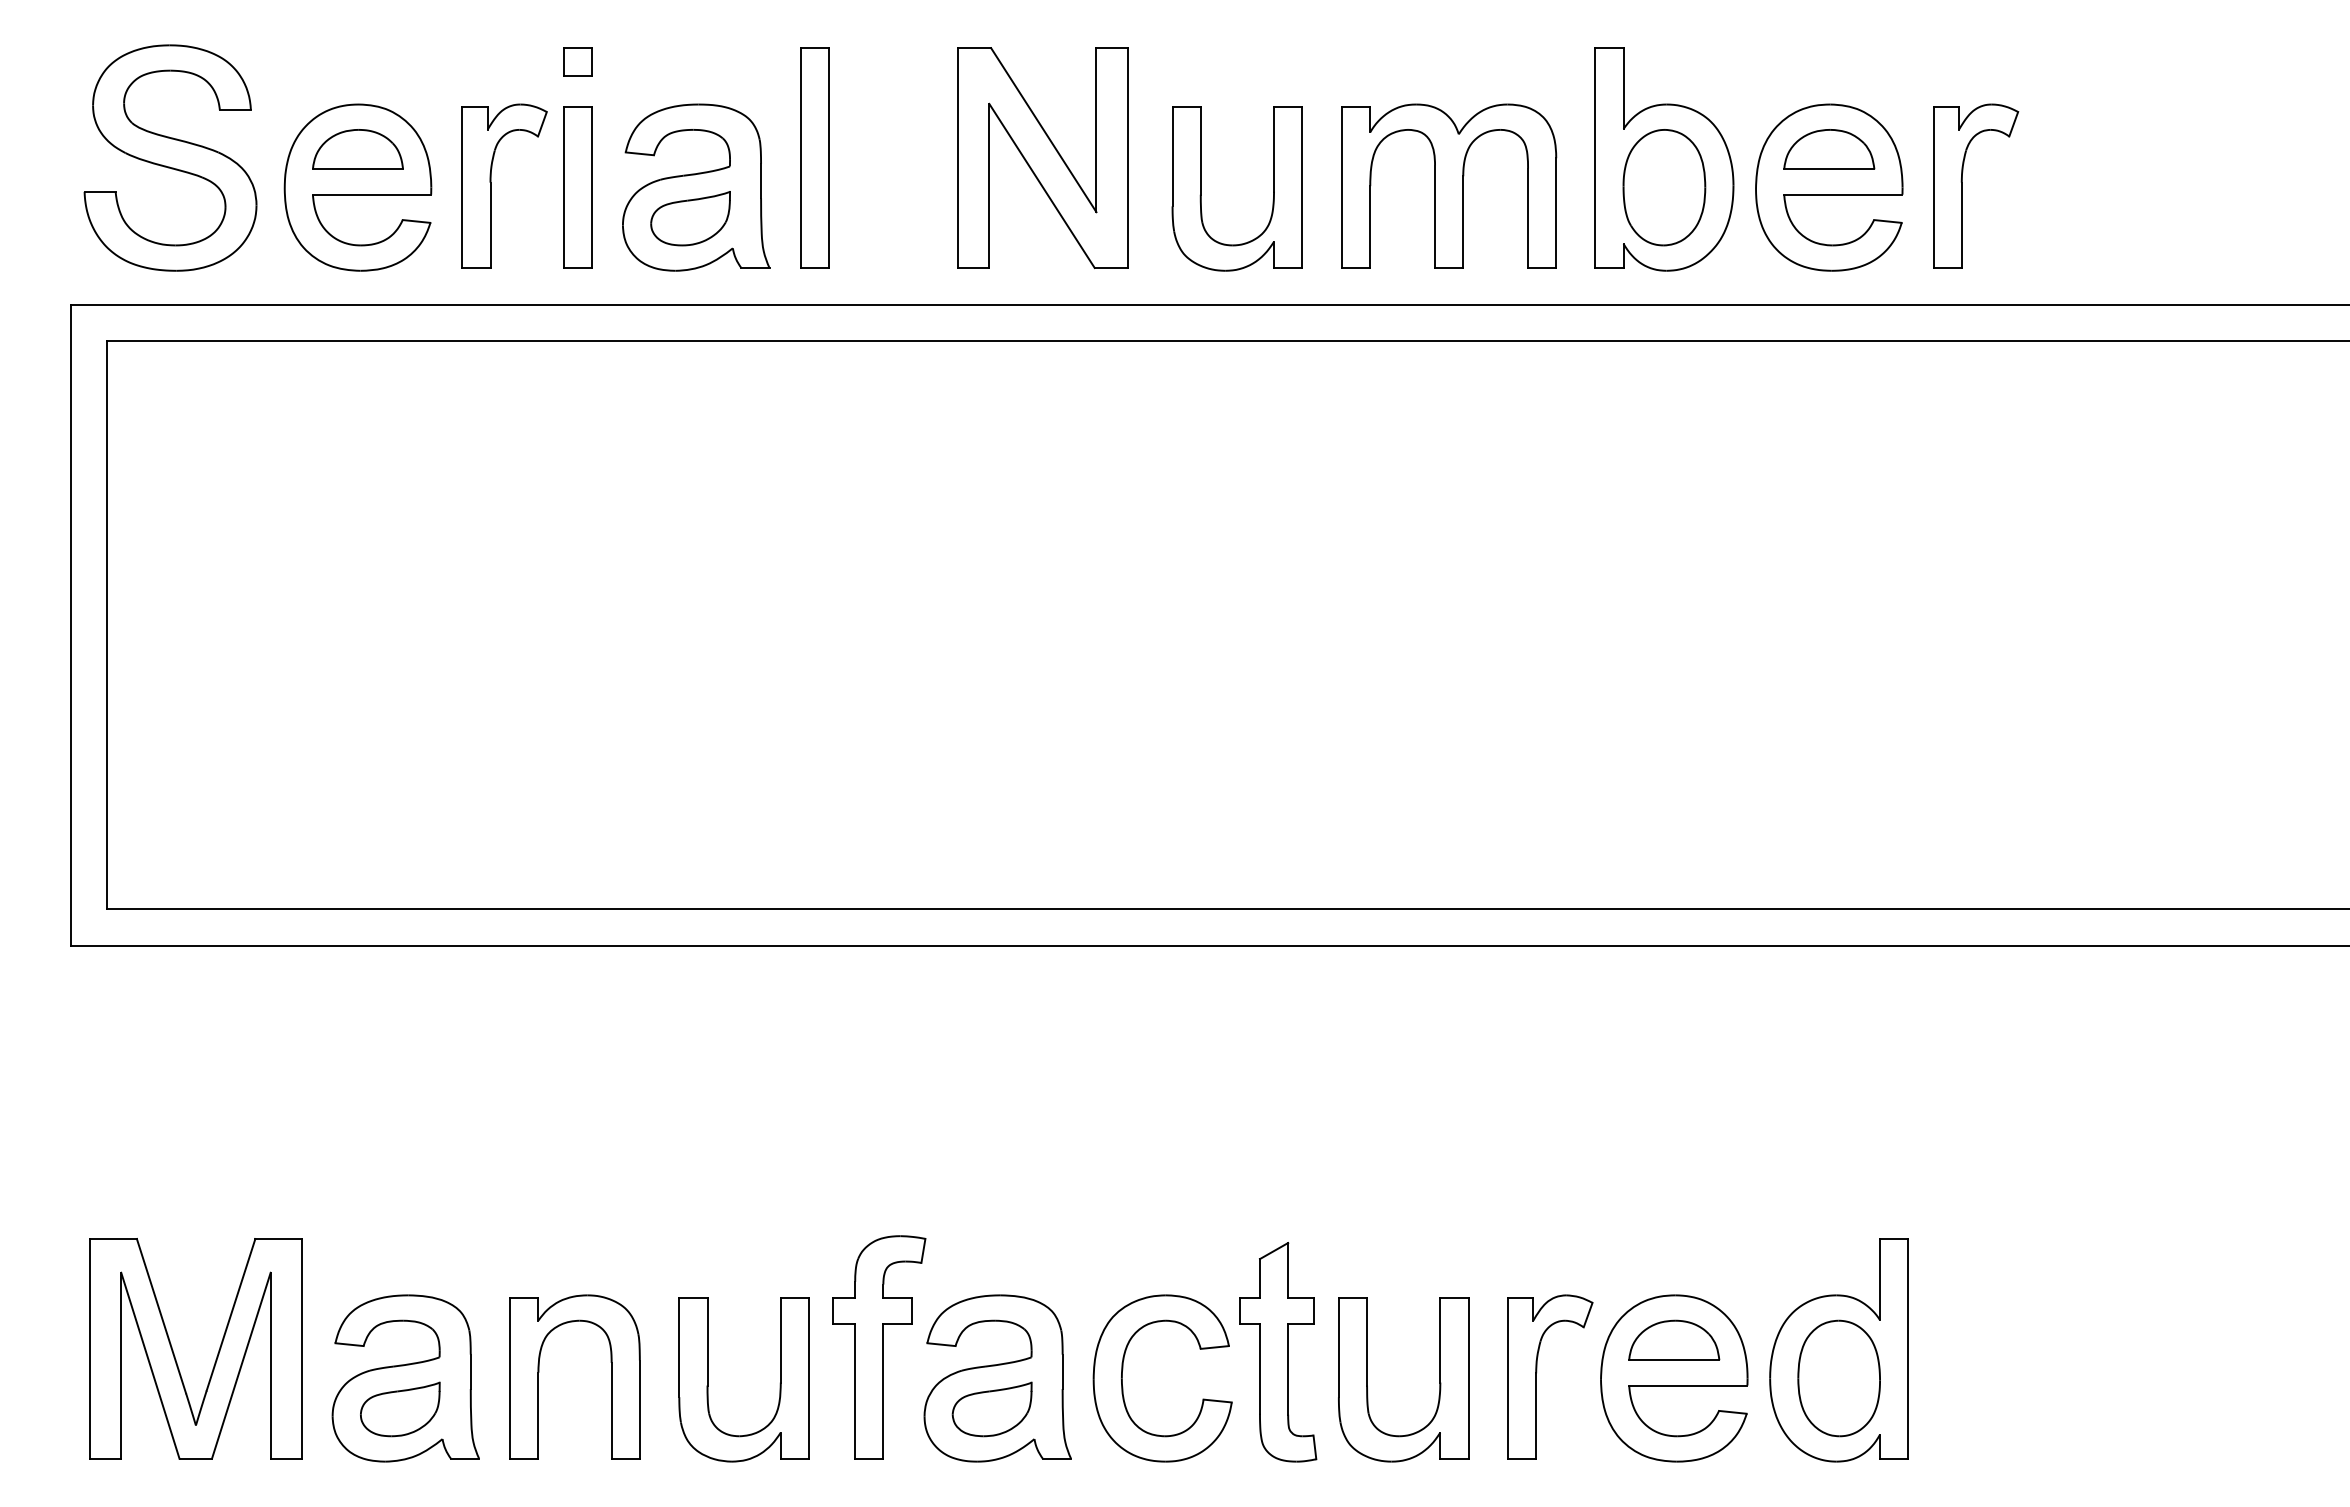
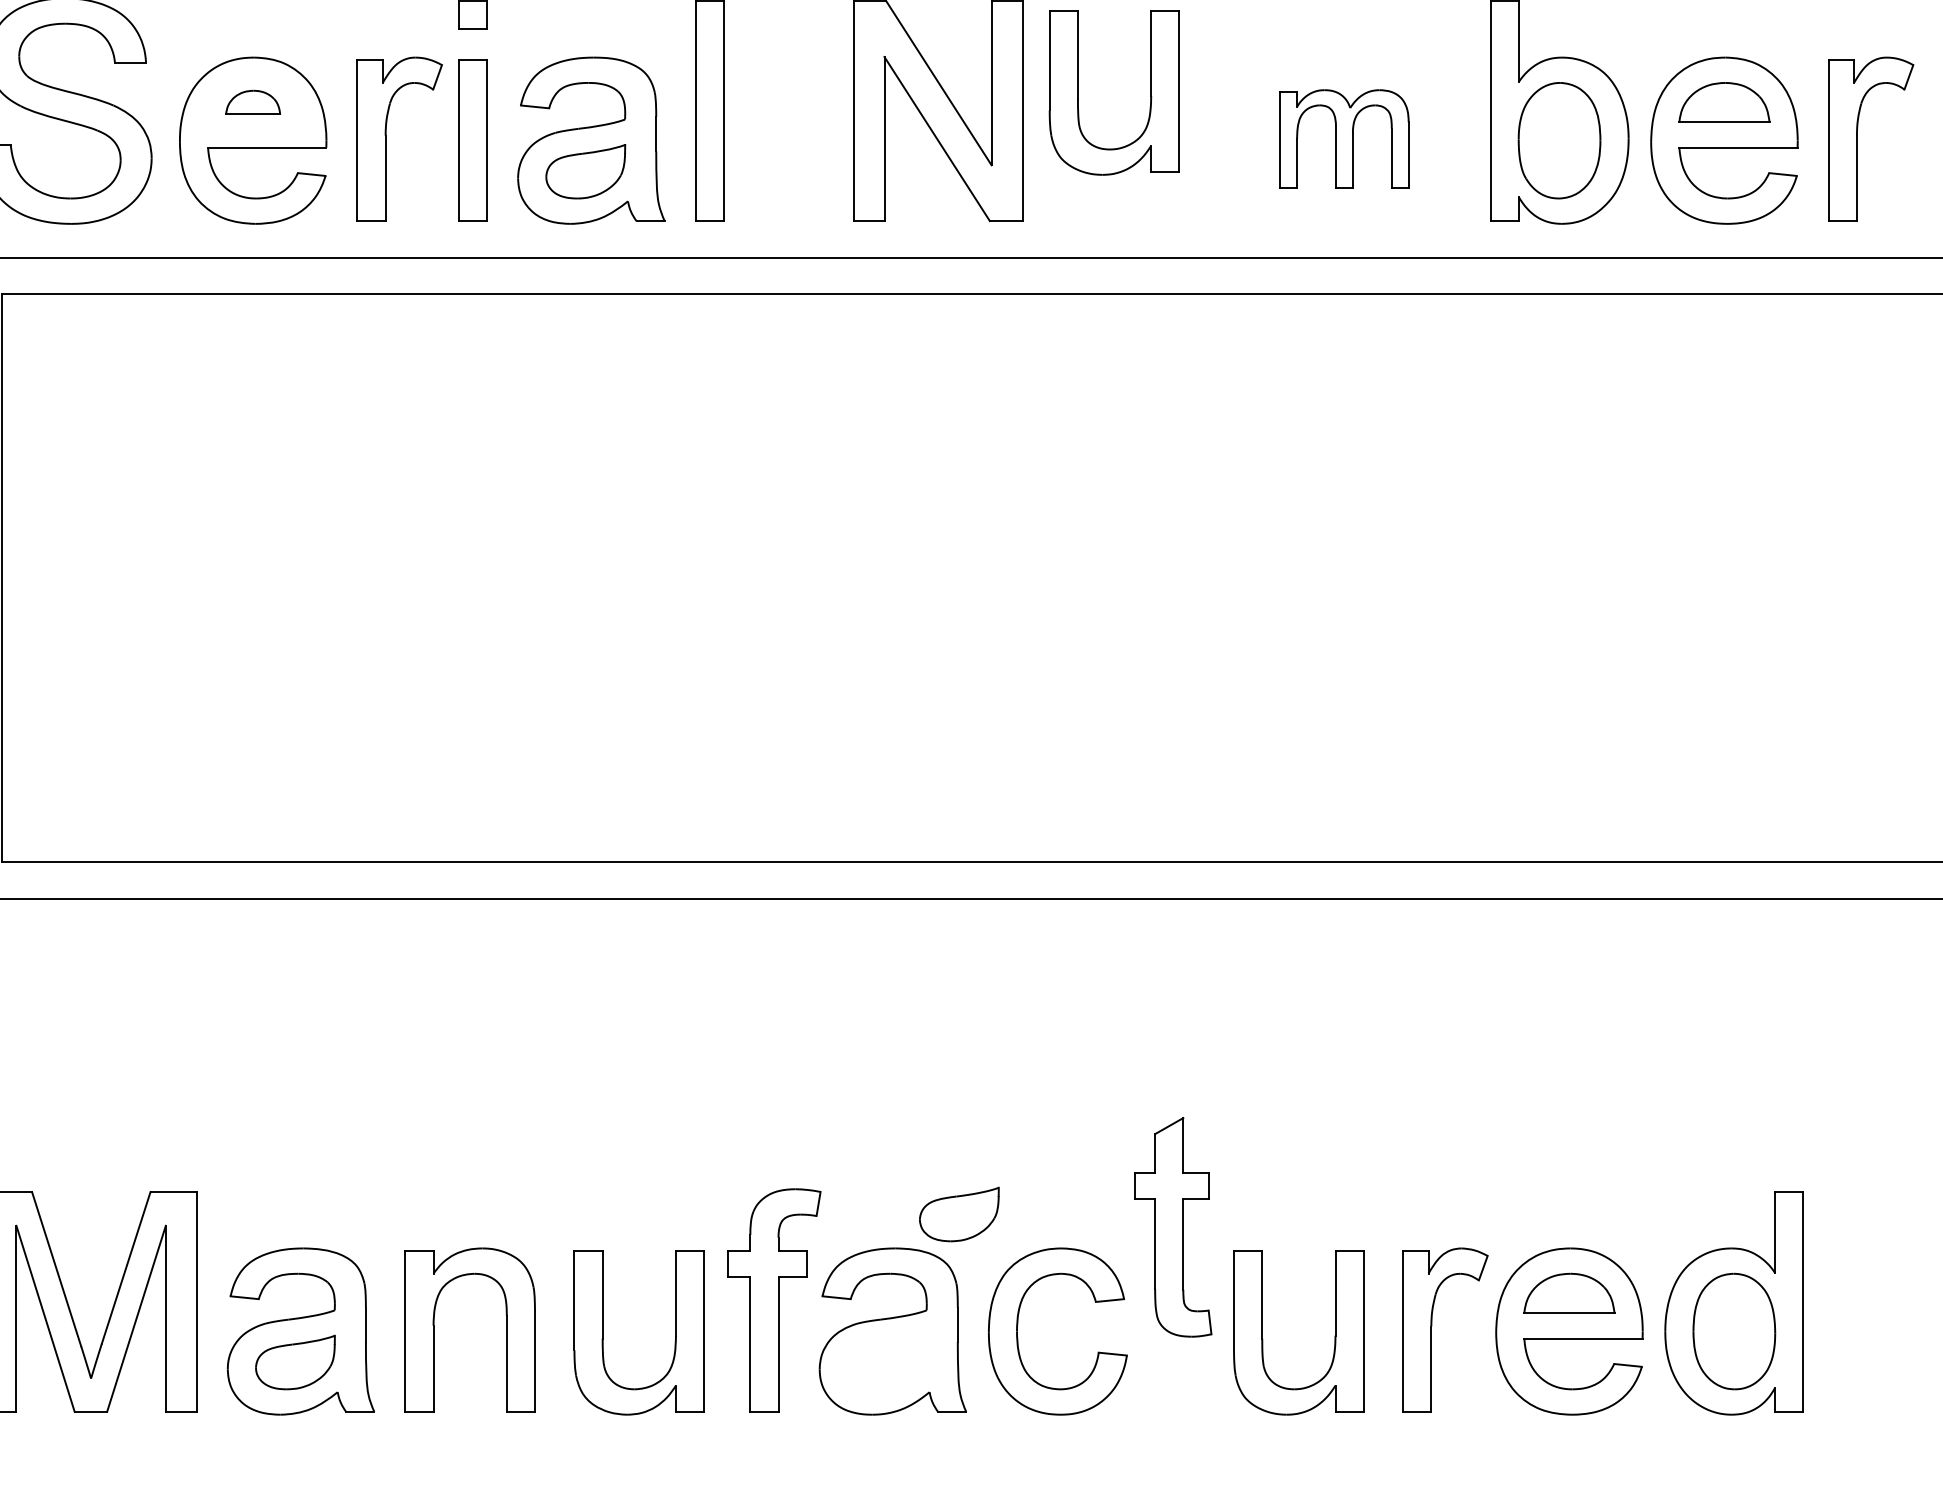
part: (357, 149) -> (252, 102), size x0.6
part: (1449, 185) -> (1344, 138), size x0.6
part: (1201, 188) -> (1078, 92), moved
part: (1278, 1352) -> (1173, 1227), moved
part: (991, 1409) -> (958, 1214), moved

